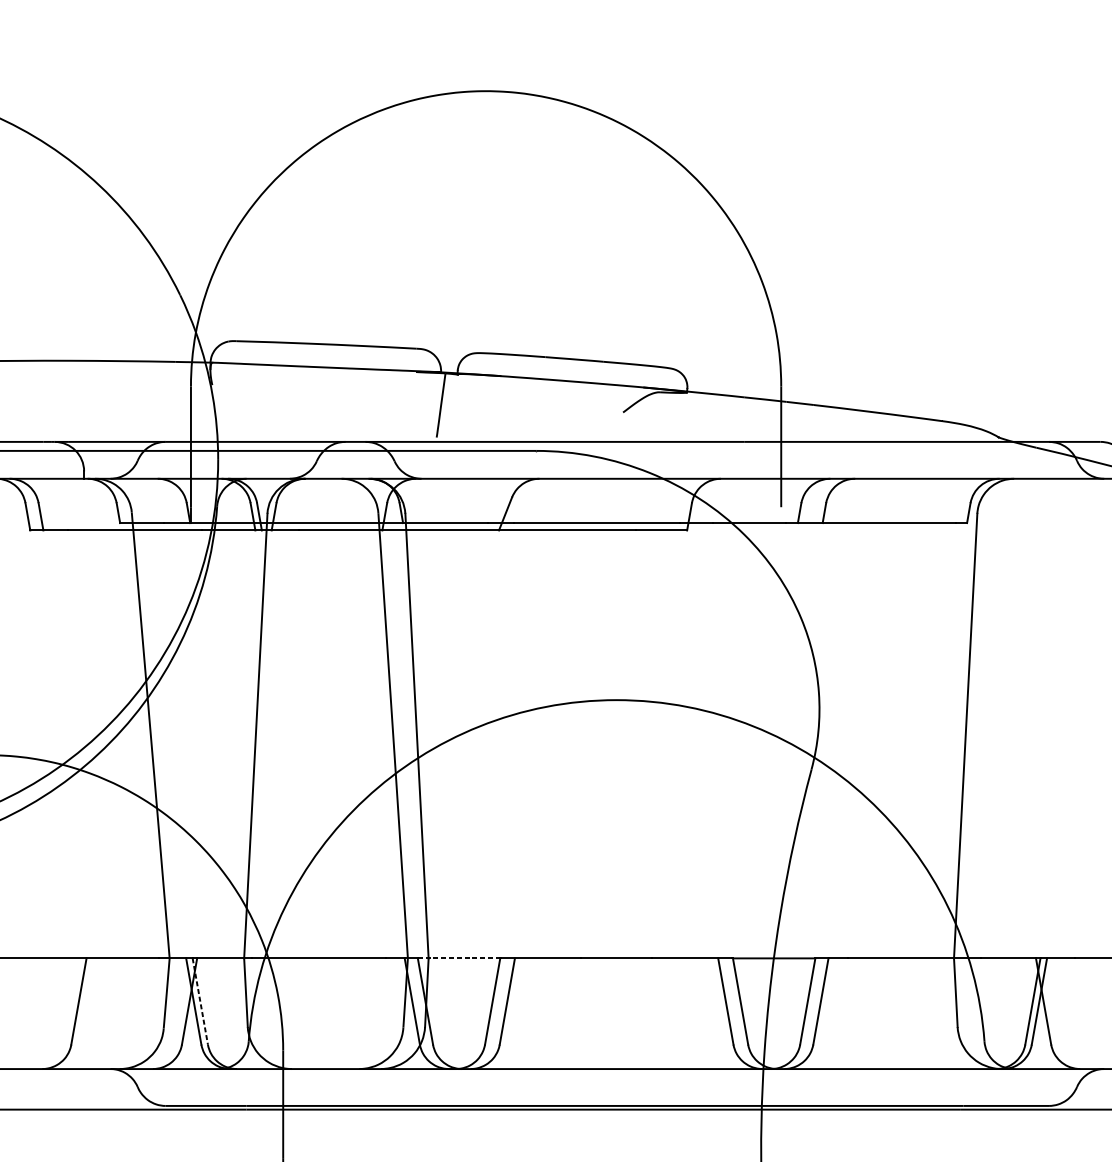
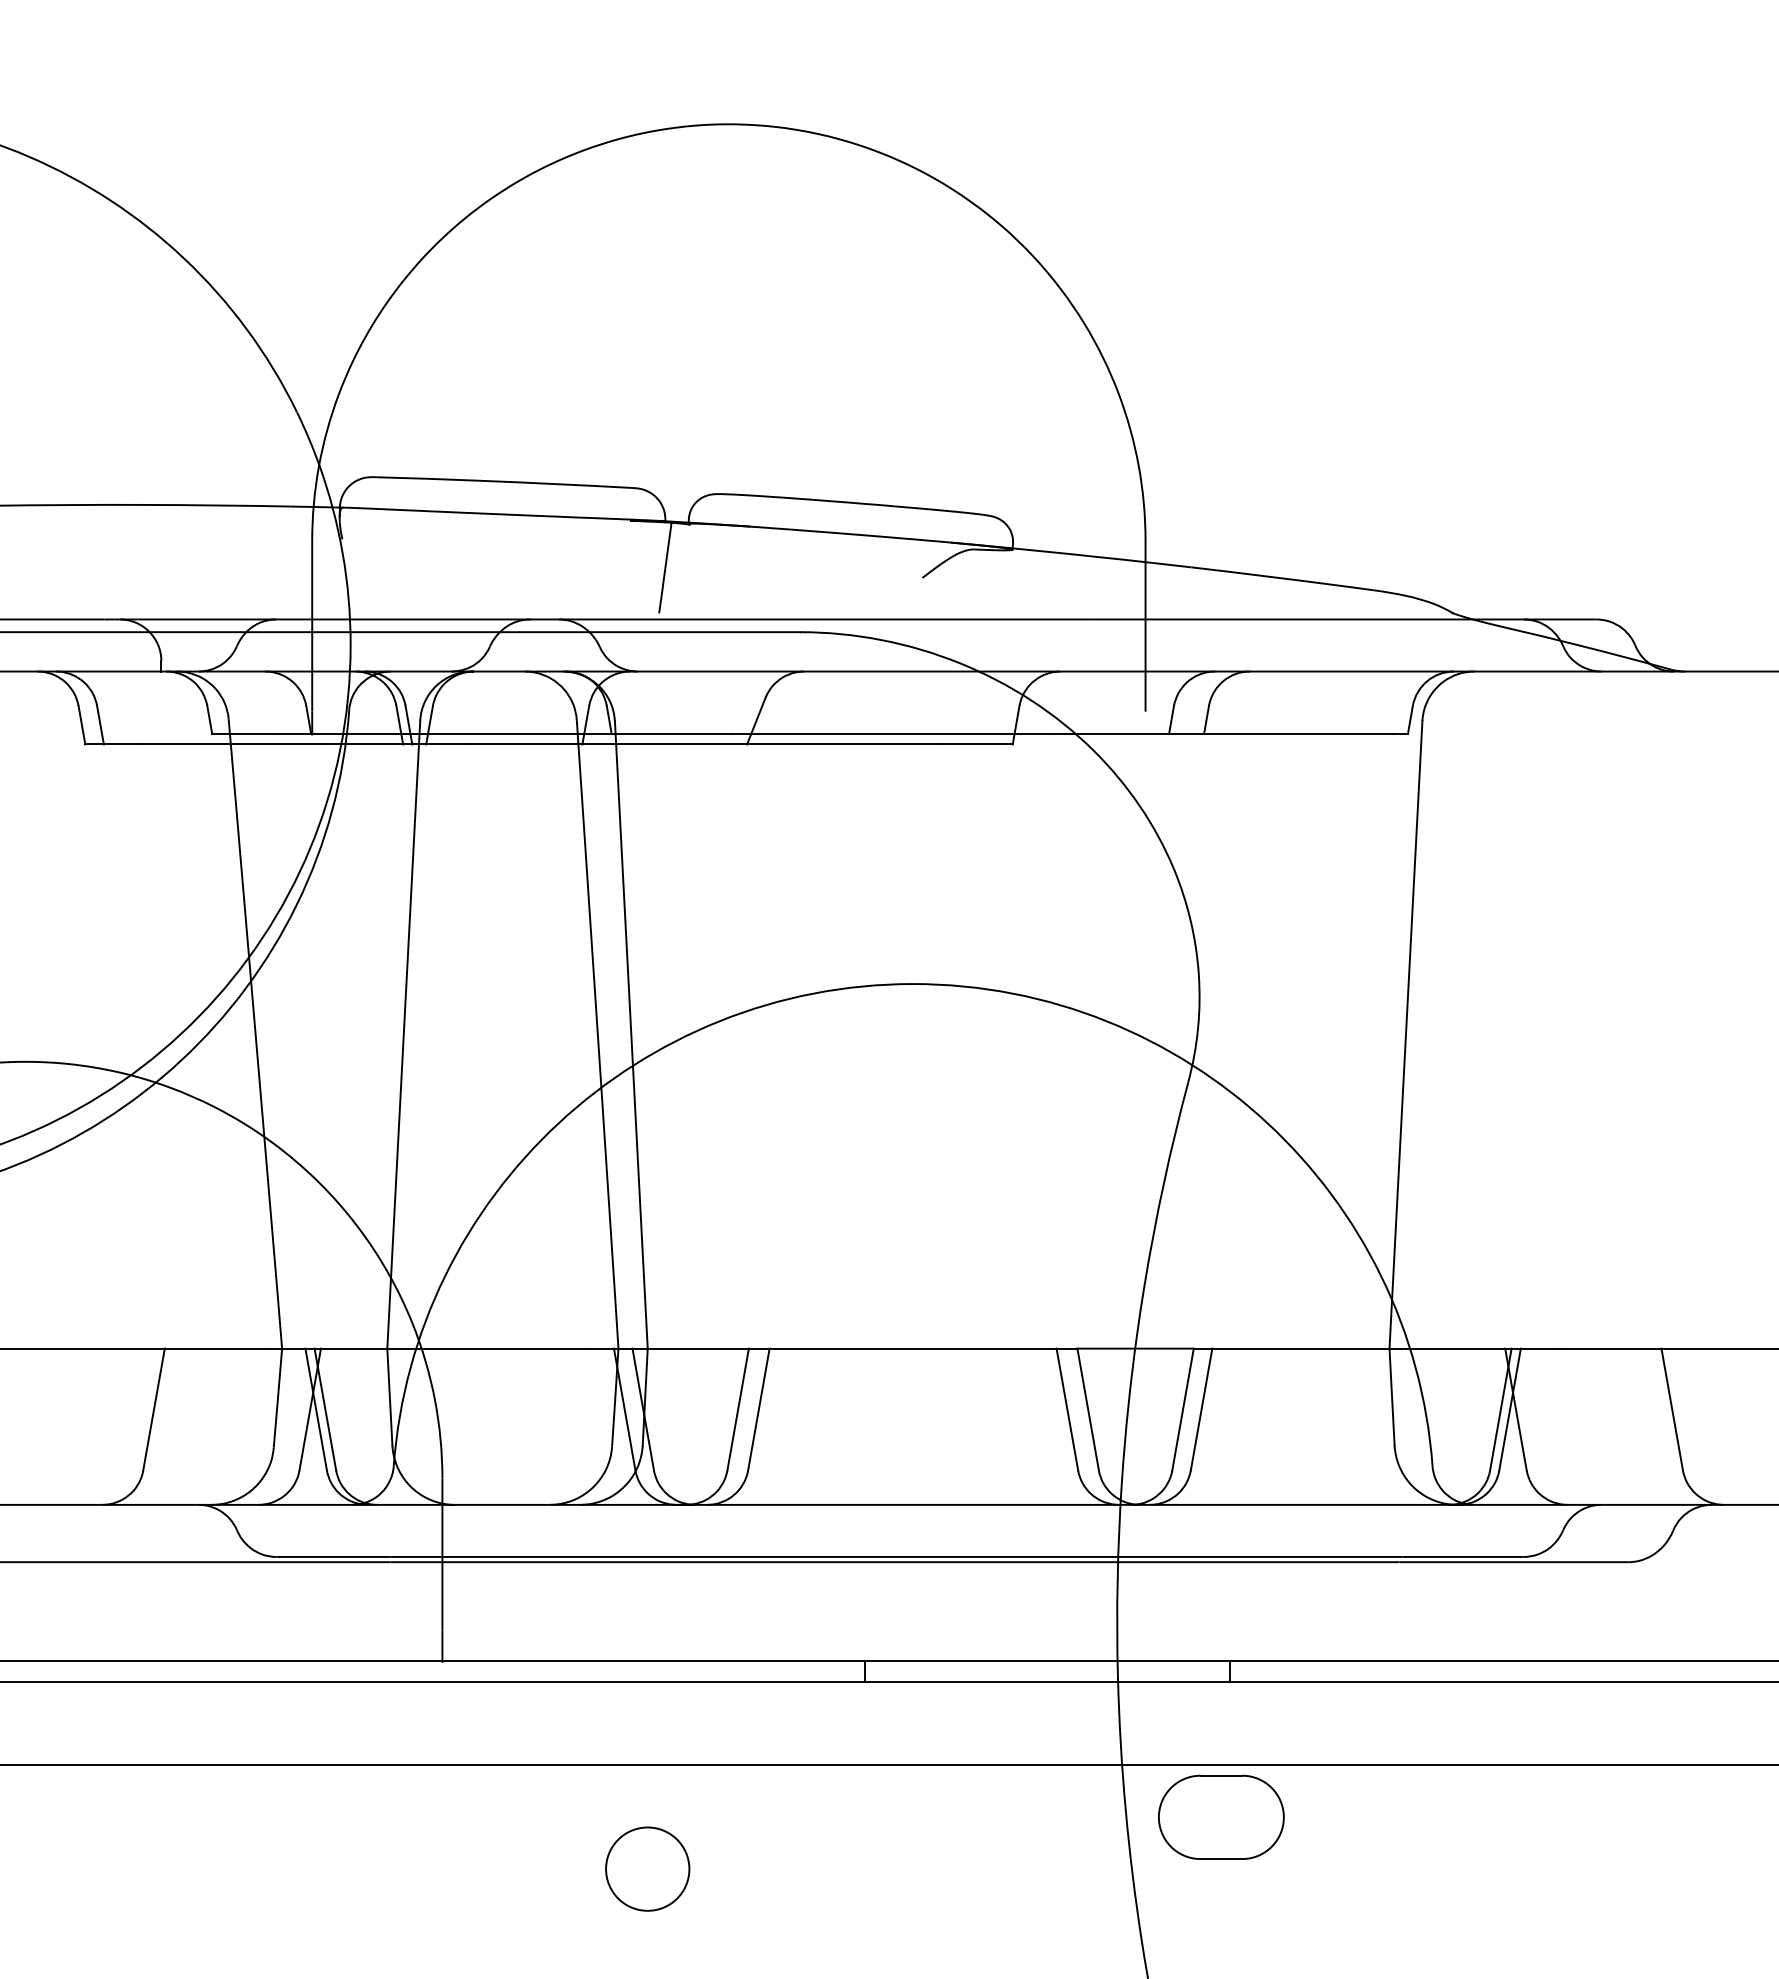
line: (459, 958) -> (691, 1348), dashed -> solid
line: (200, 1001) -> (325, 1409), dashed -> solid

